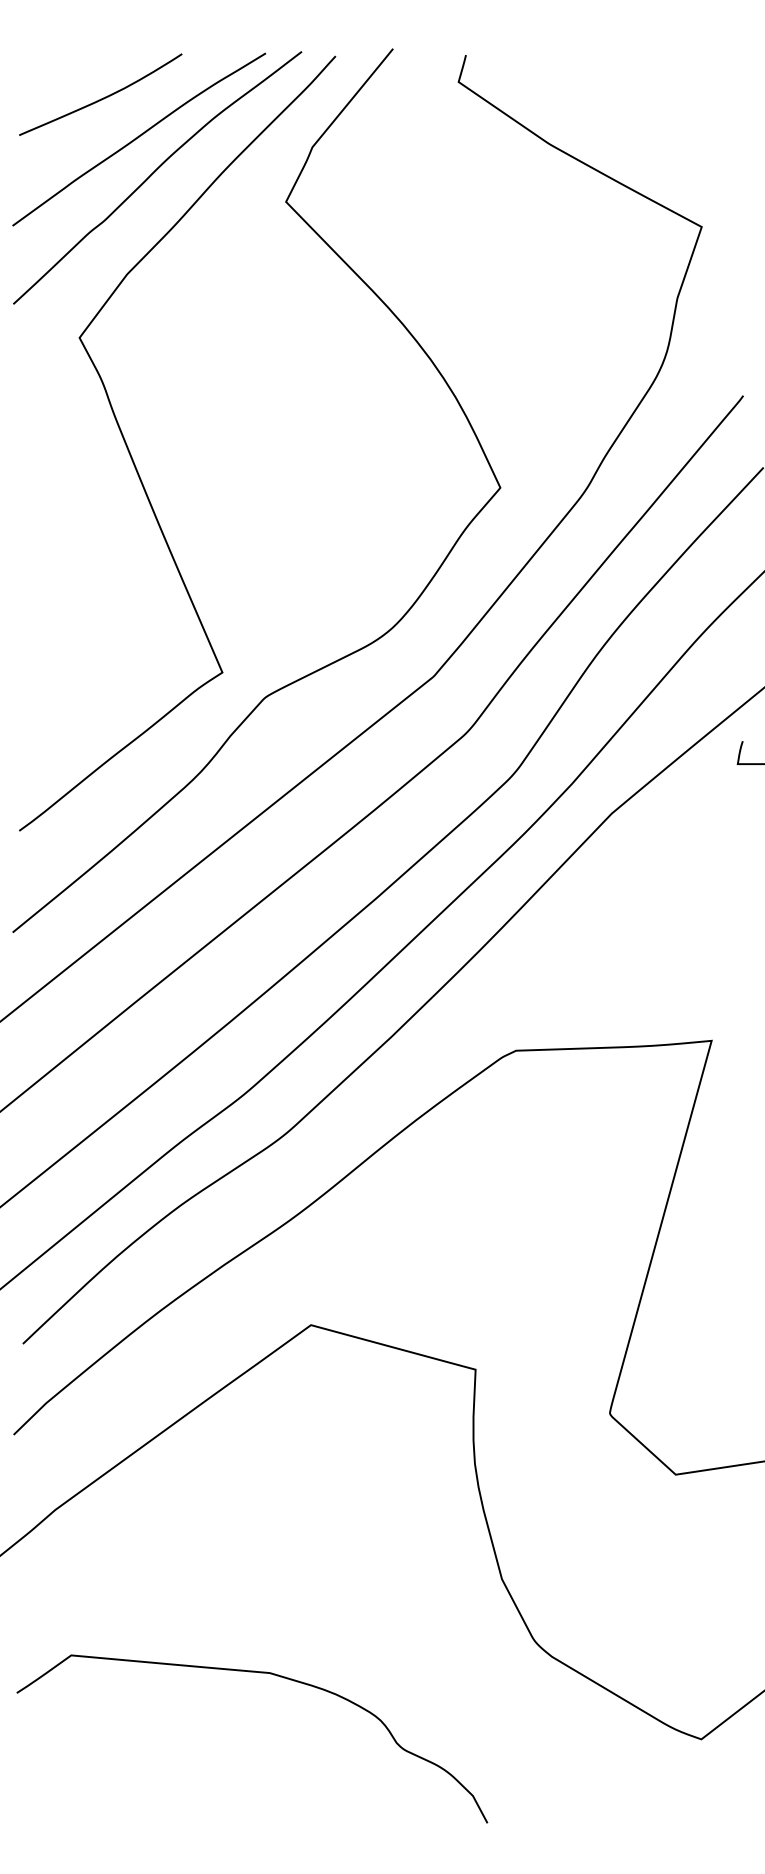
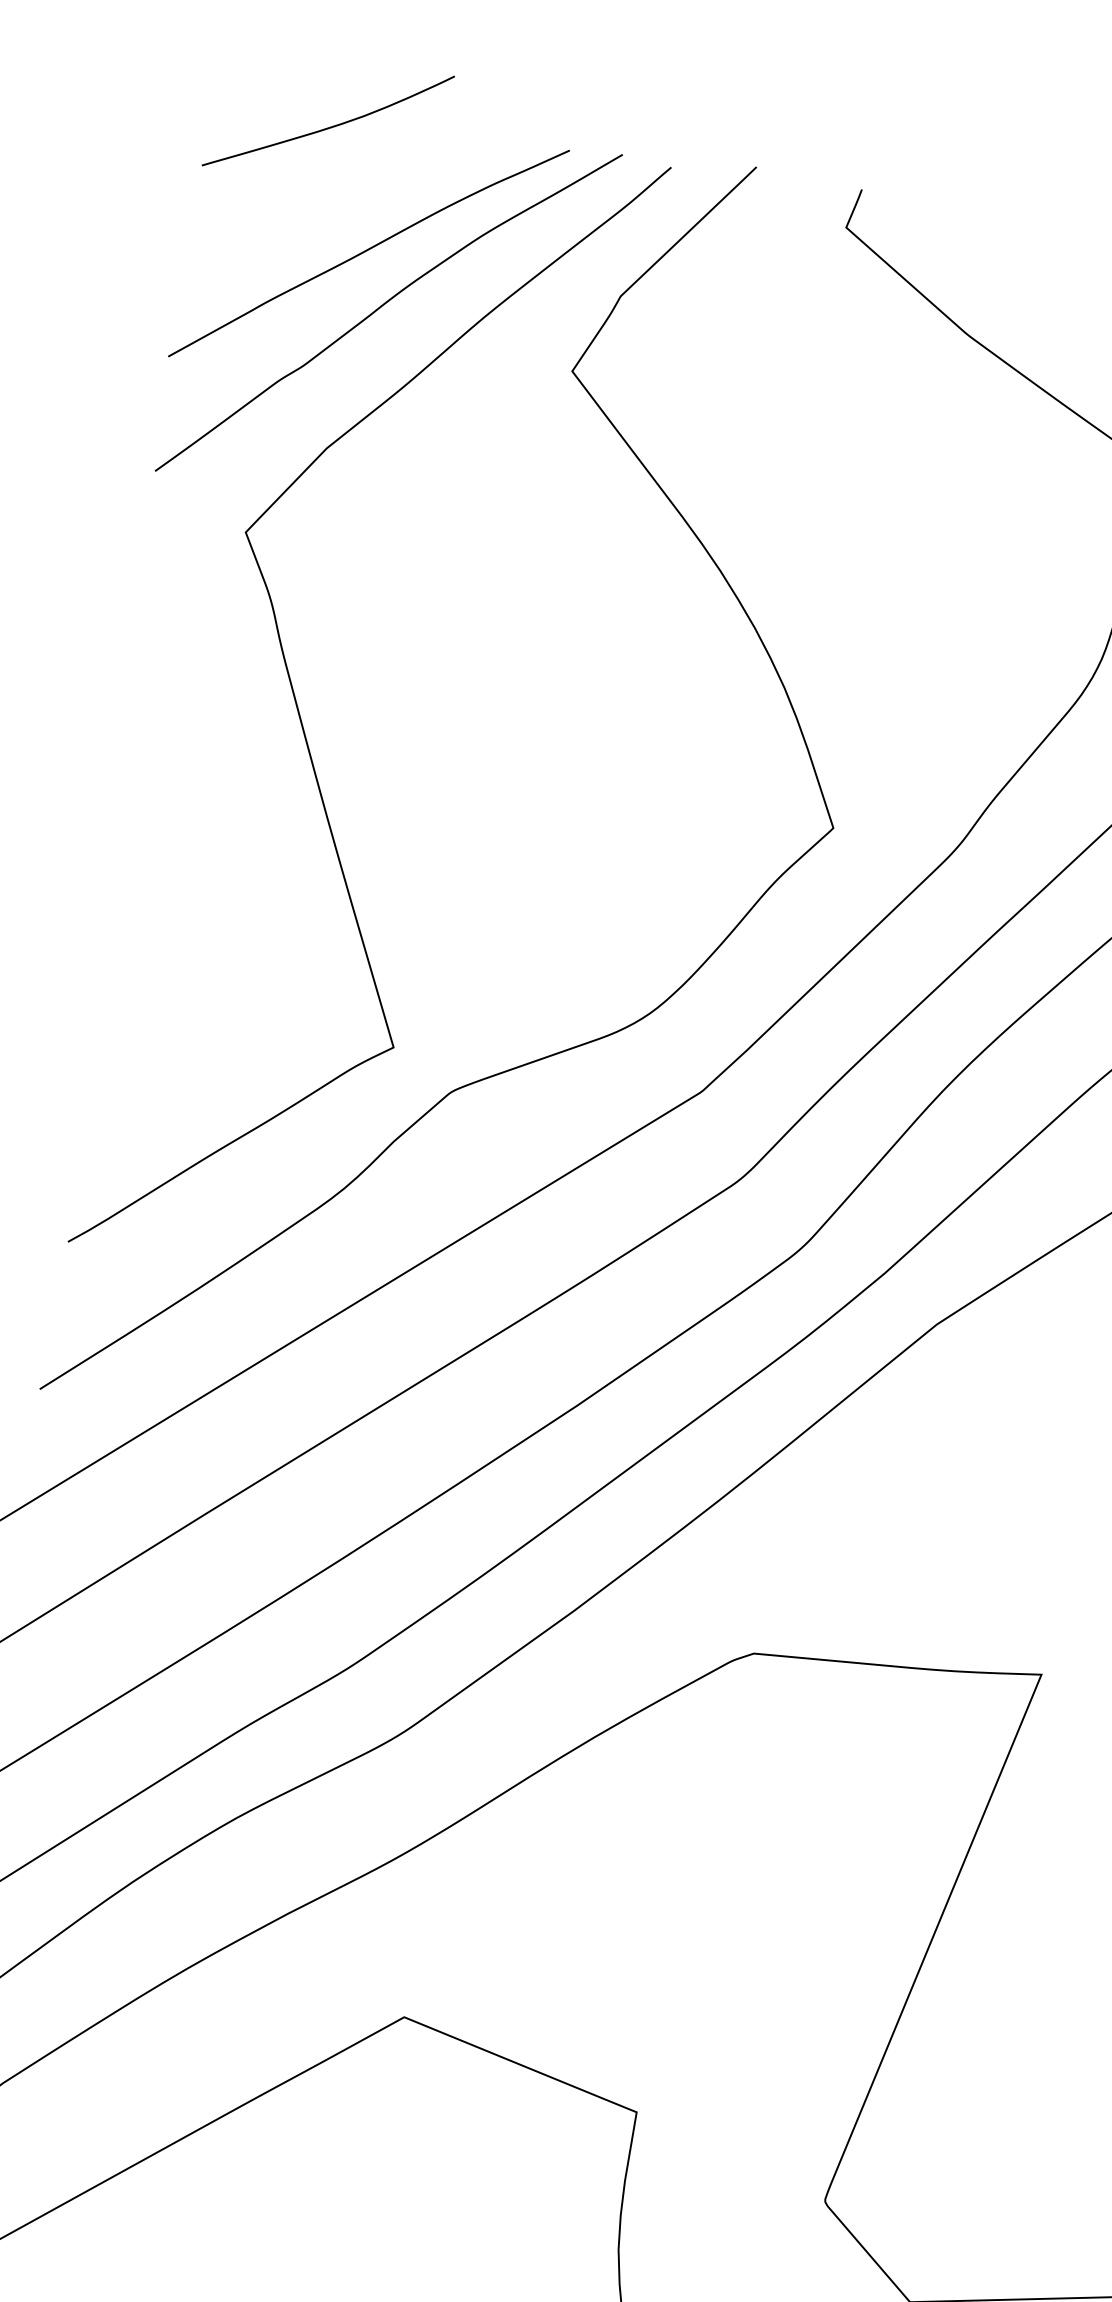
curve: (101, 98) -> (328, 126), moved

